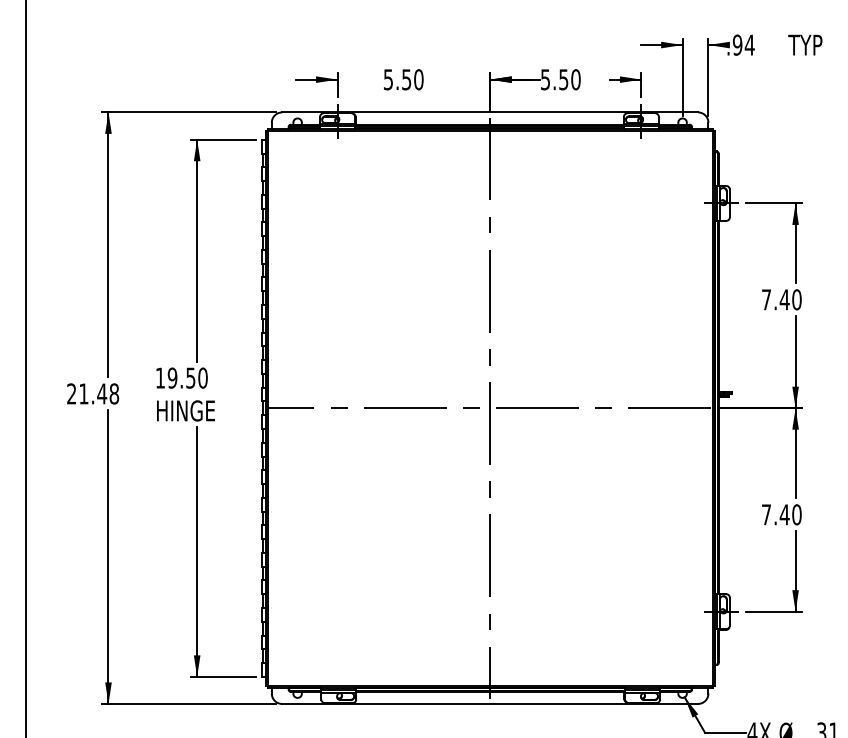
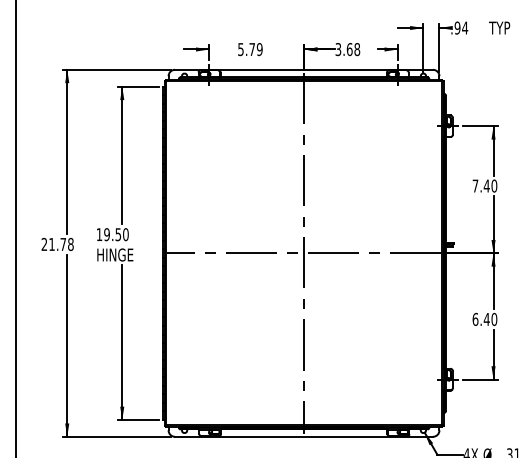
text: (411, 79) -> (255, 49), 5.50 -> 5.79
text: (560, 79) -> (347, 49), 5.50 -> 3.68
text: (102, 393) -> (63, 244), 21.48 -> 21.78
text: (766, 513) -> (475, 318), 7.40 -> 6.40

